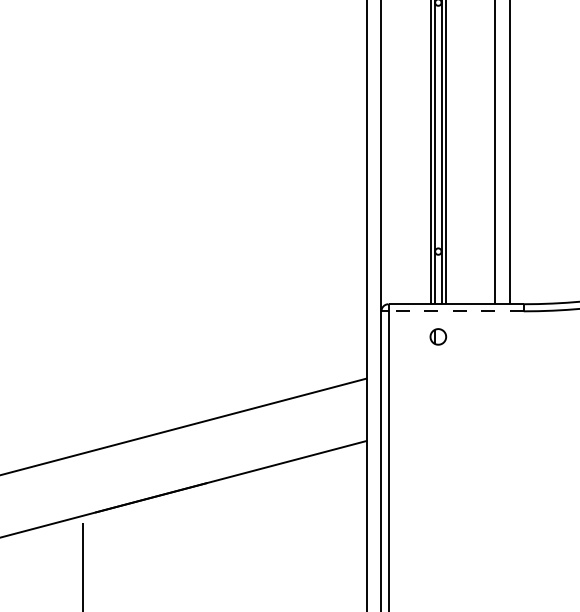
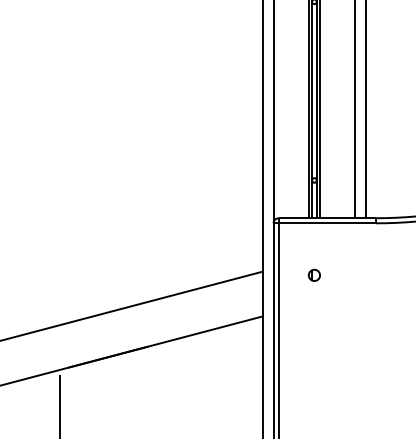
line: (456, 311) -> (327, 223), dashed -> solid
part: (438, 336) -> (314, 275), moved

